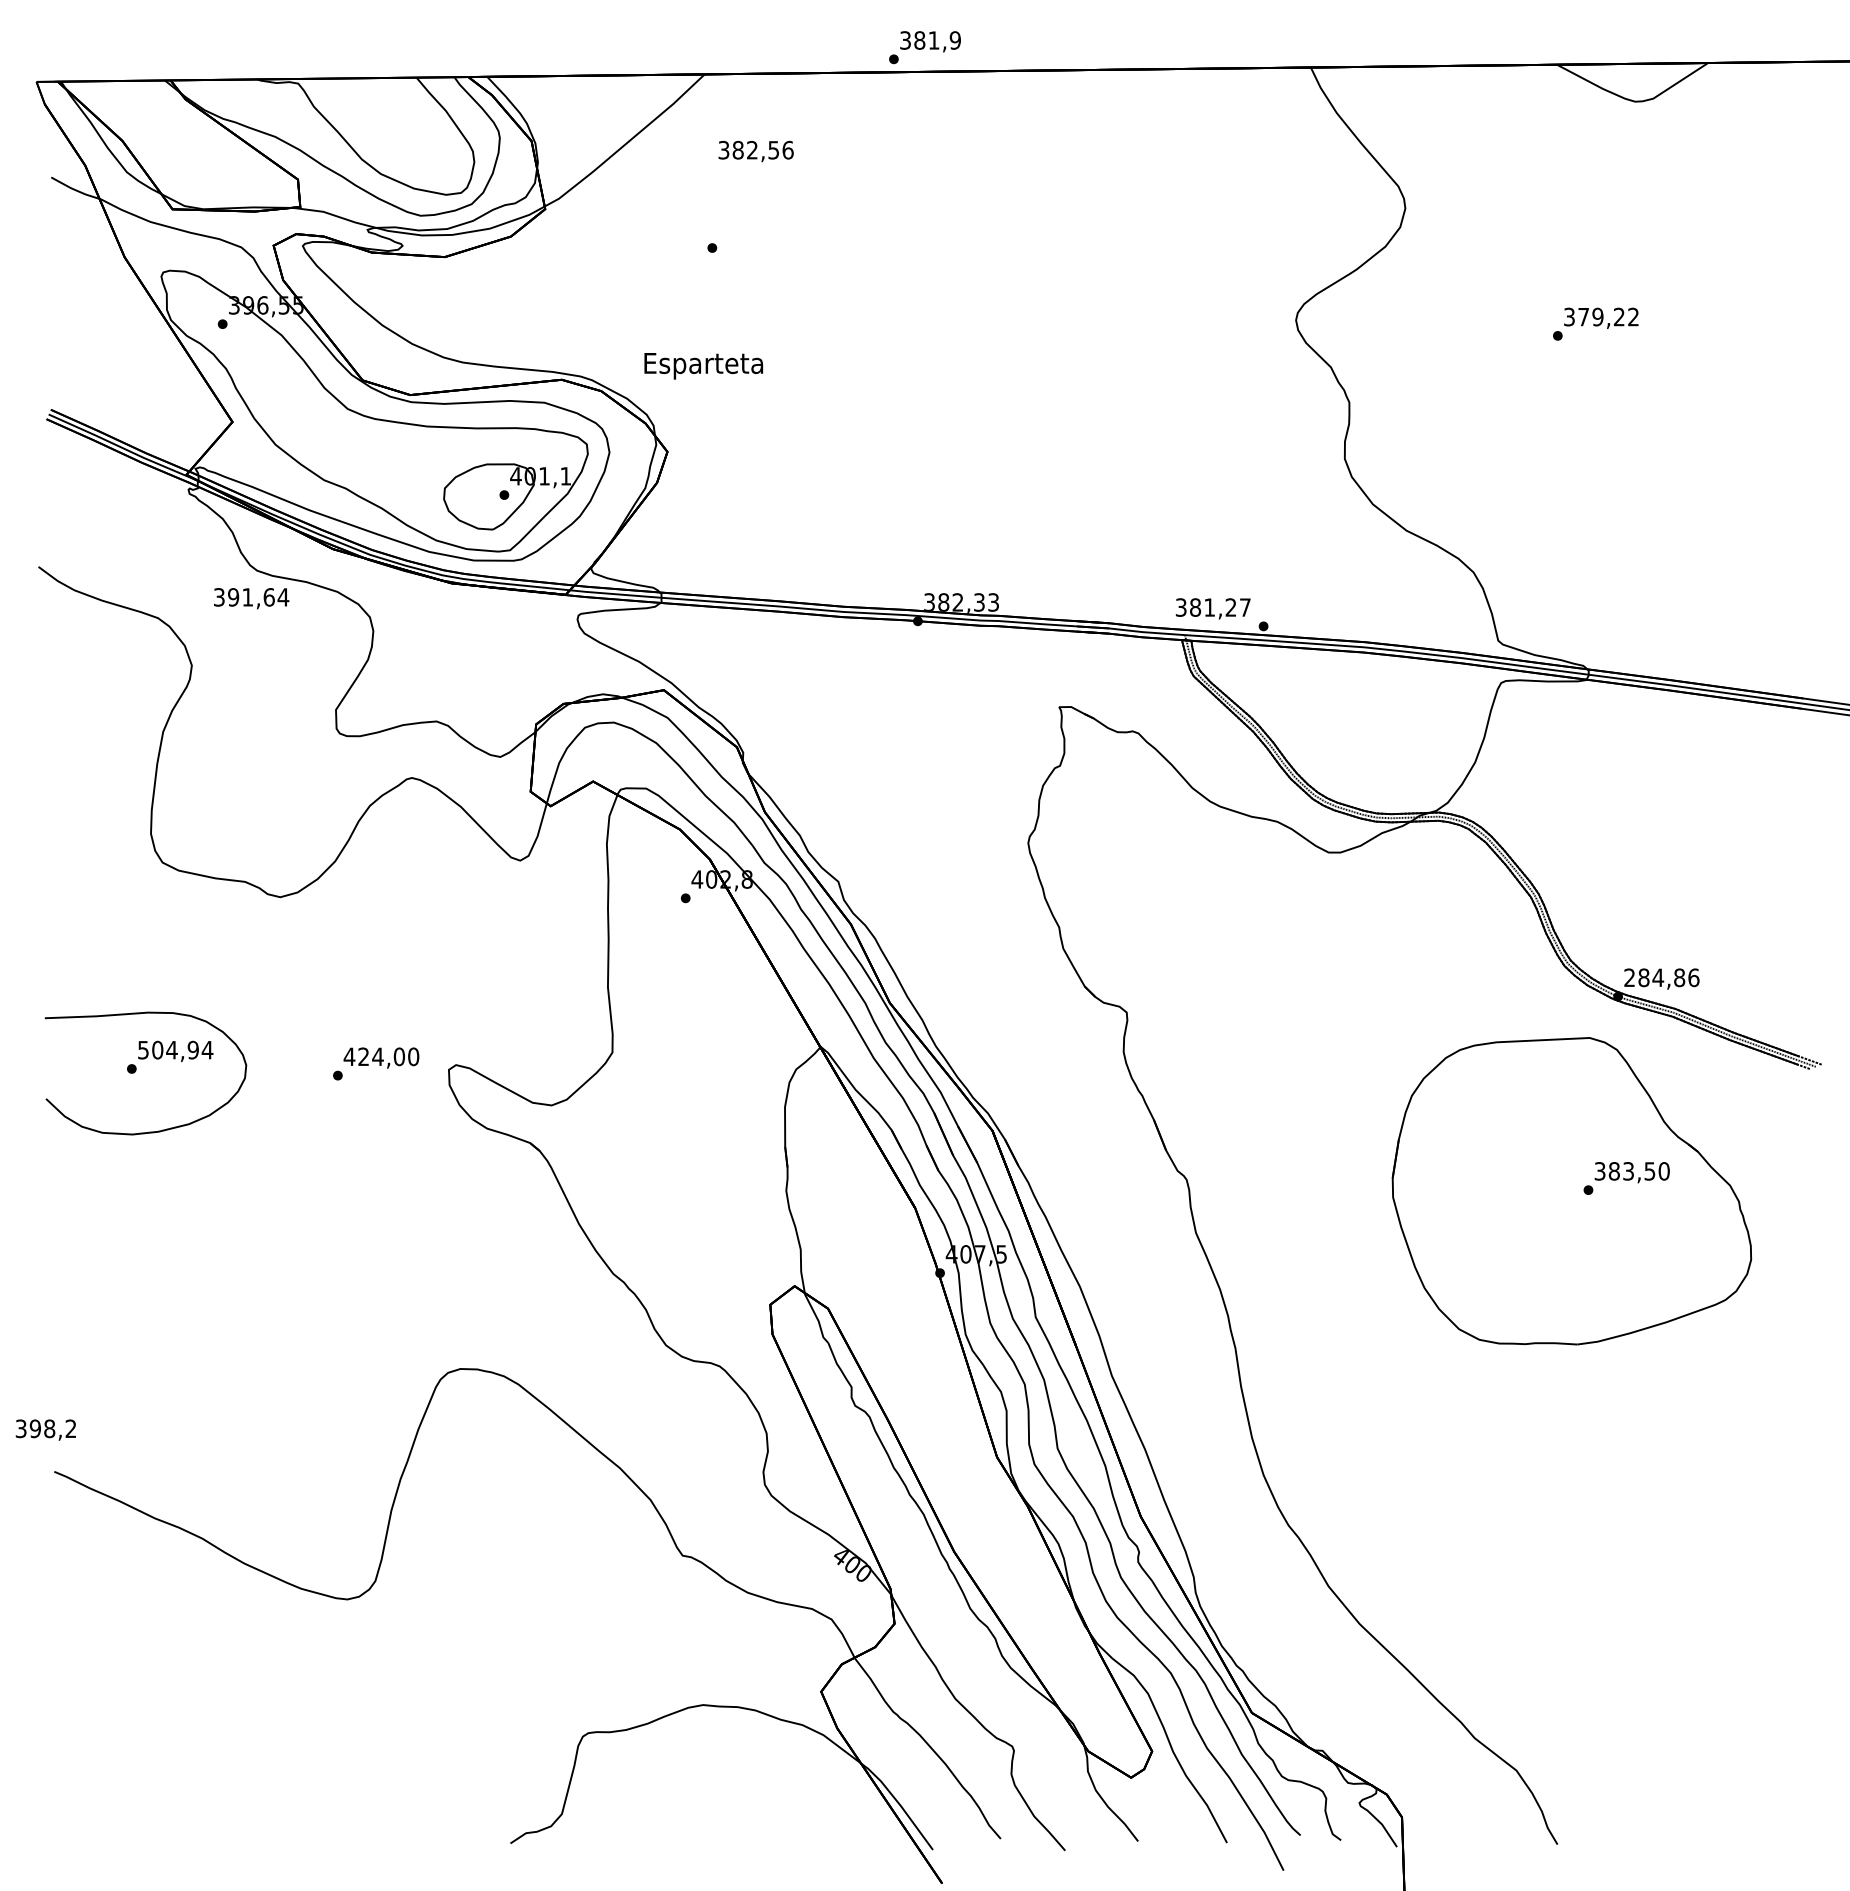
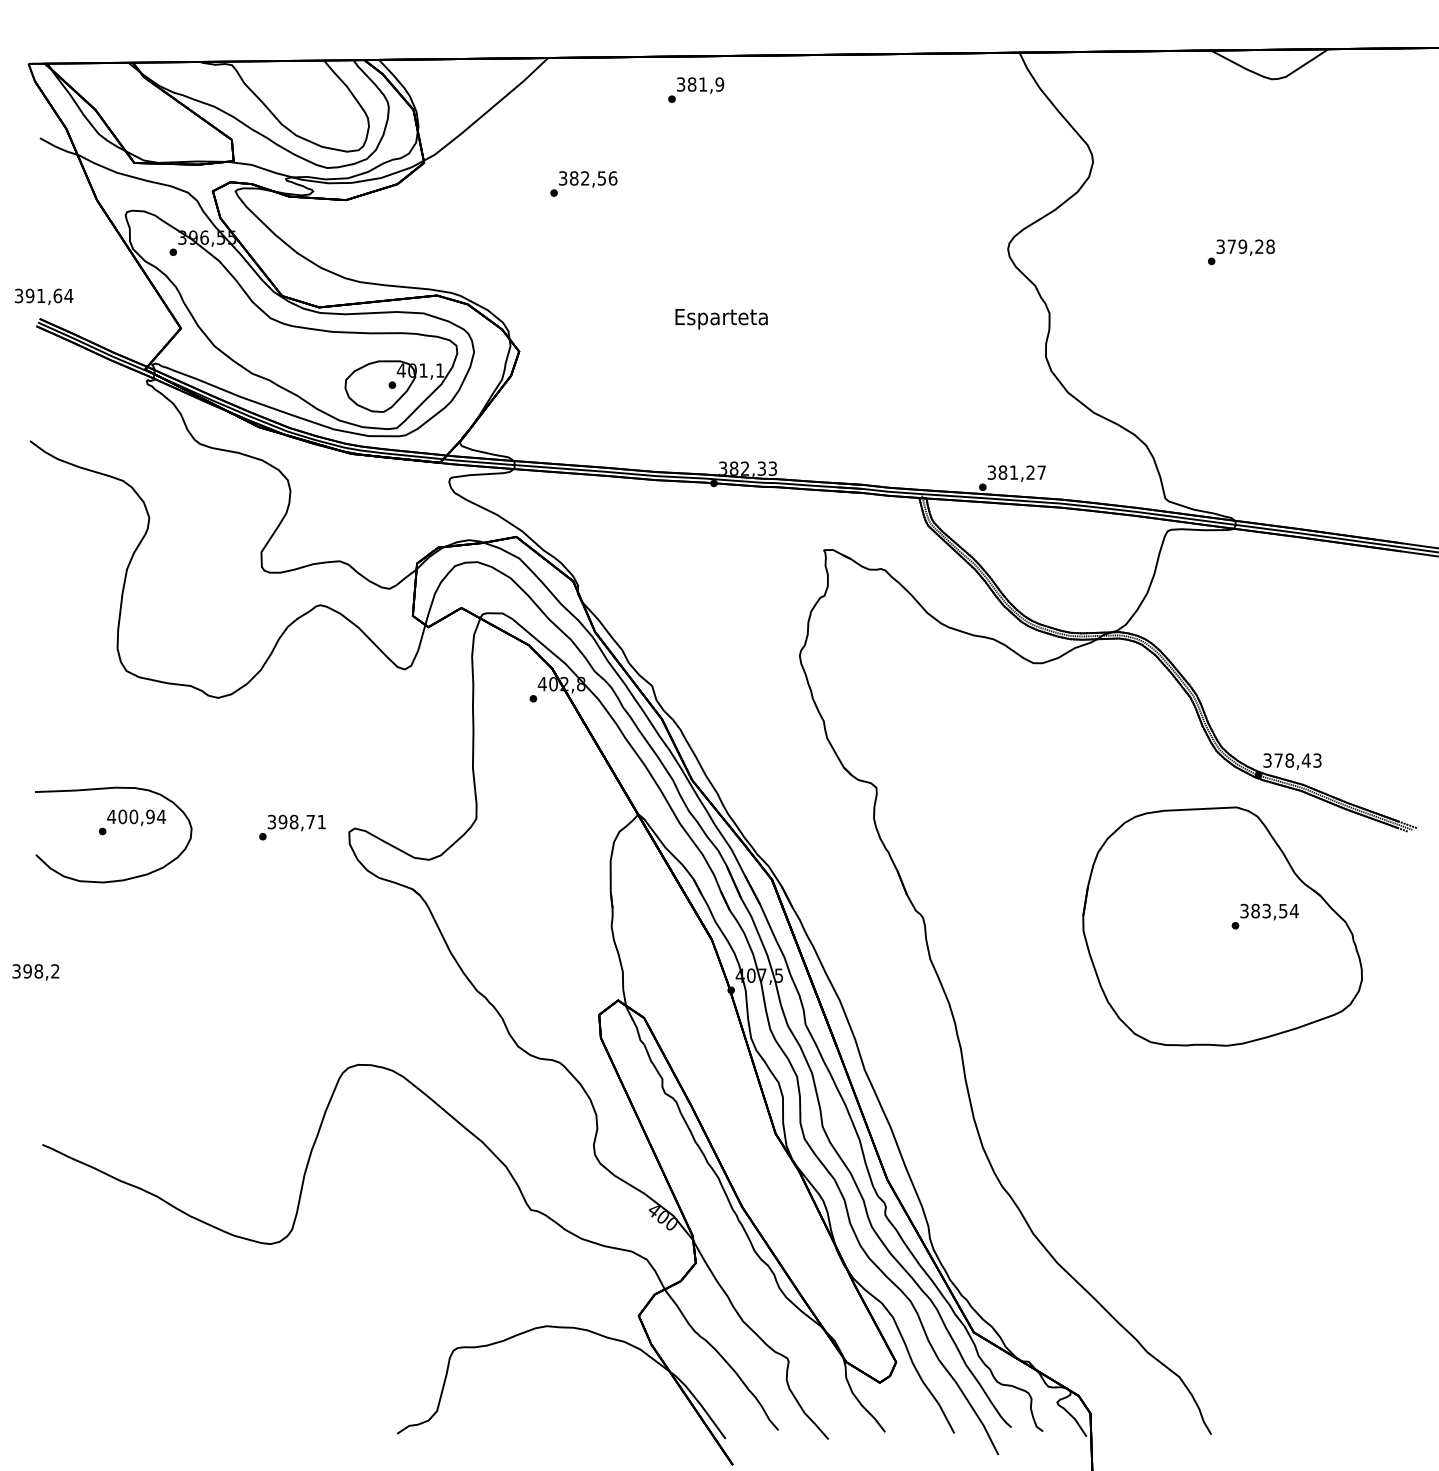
text: (924, 47) -> (695, 90), moved
text: (755, 151) -> (587, 179), moved
text: (1633, 316) -> (1270, 246), 379,22 -> 379,28
text: (703, 366) -> (721, 319), moved
text: (251, 598) -> (44, 296), moved
text: (1213, 608) -> (1016, 473), moved
text: (1661, 977) -> (1292, 760), 284,86 -> 378,43
text: (157, 1049) -> (122, 816), 504,94 -> 400,94
text: (381, 1056) -> (296, 821), 424,00 -> 398,71
text: (1664, 1171) -> (1294, 911), 383,50 -> 383,54
text: (45, 1429) -> (35, 971), moved

